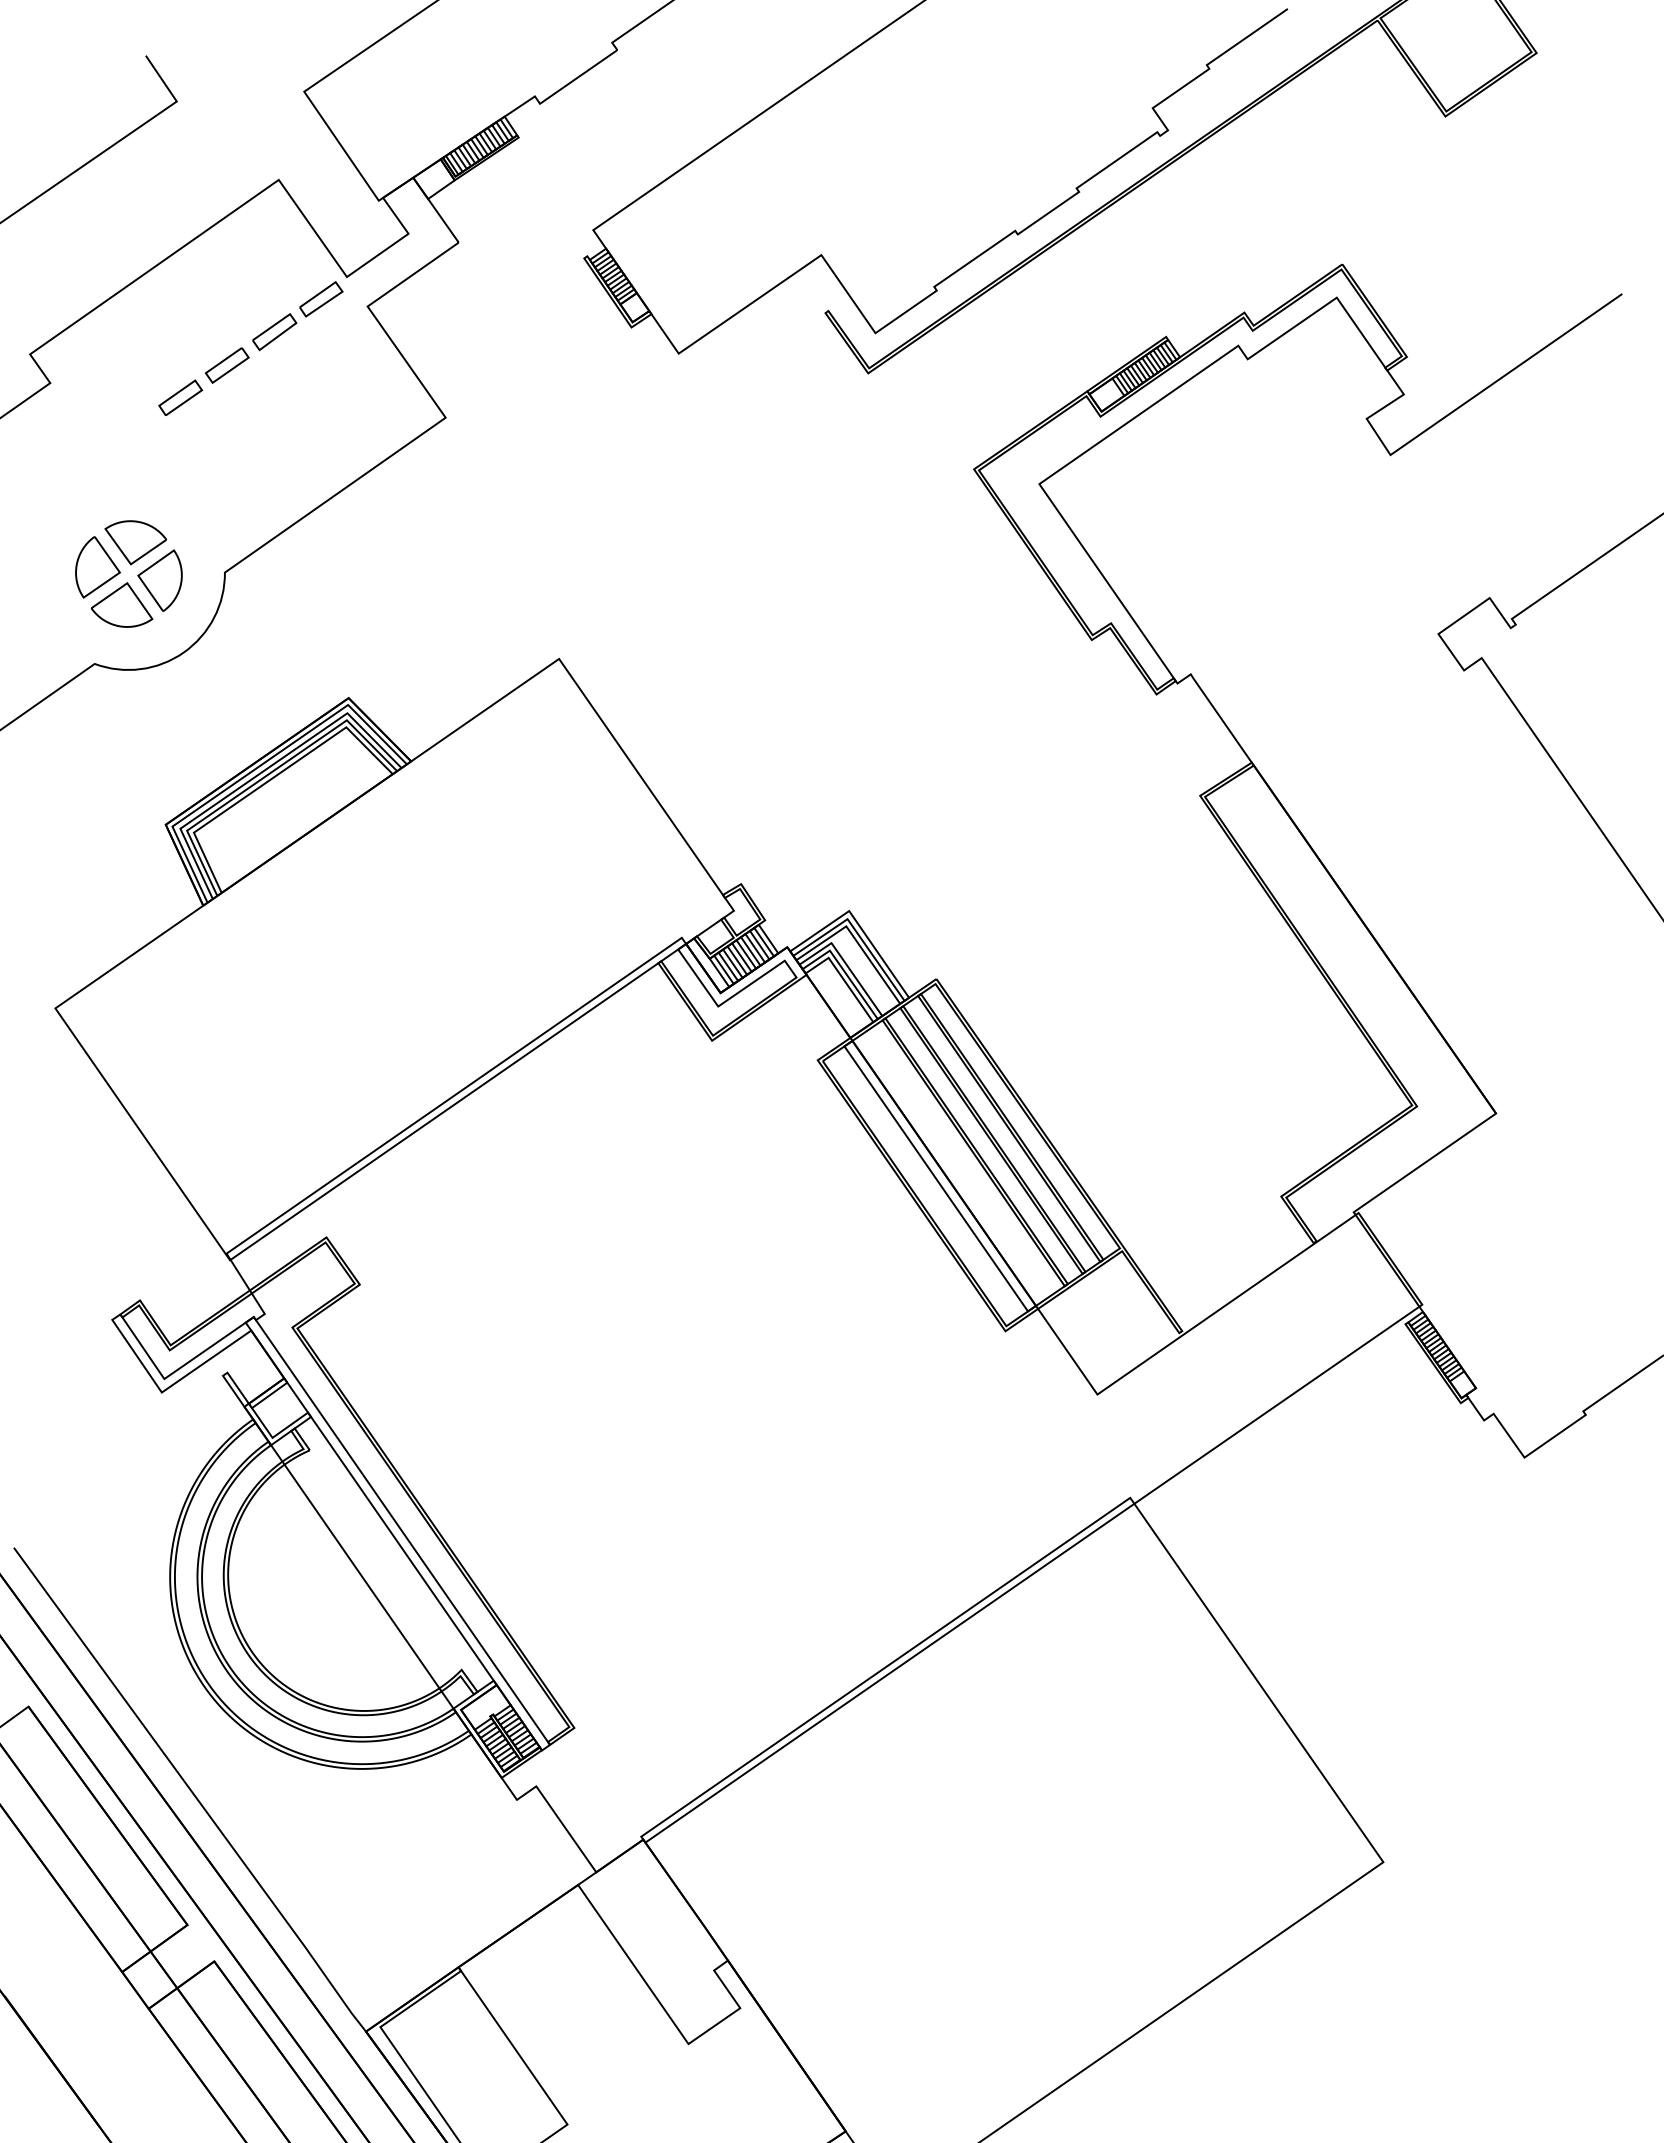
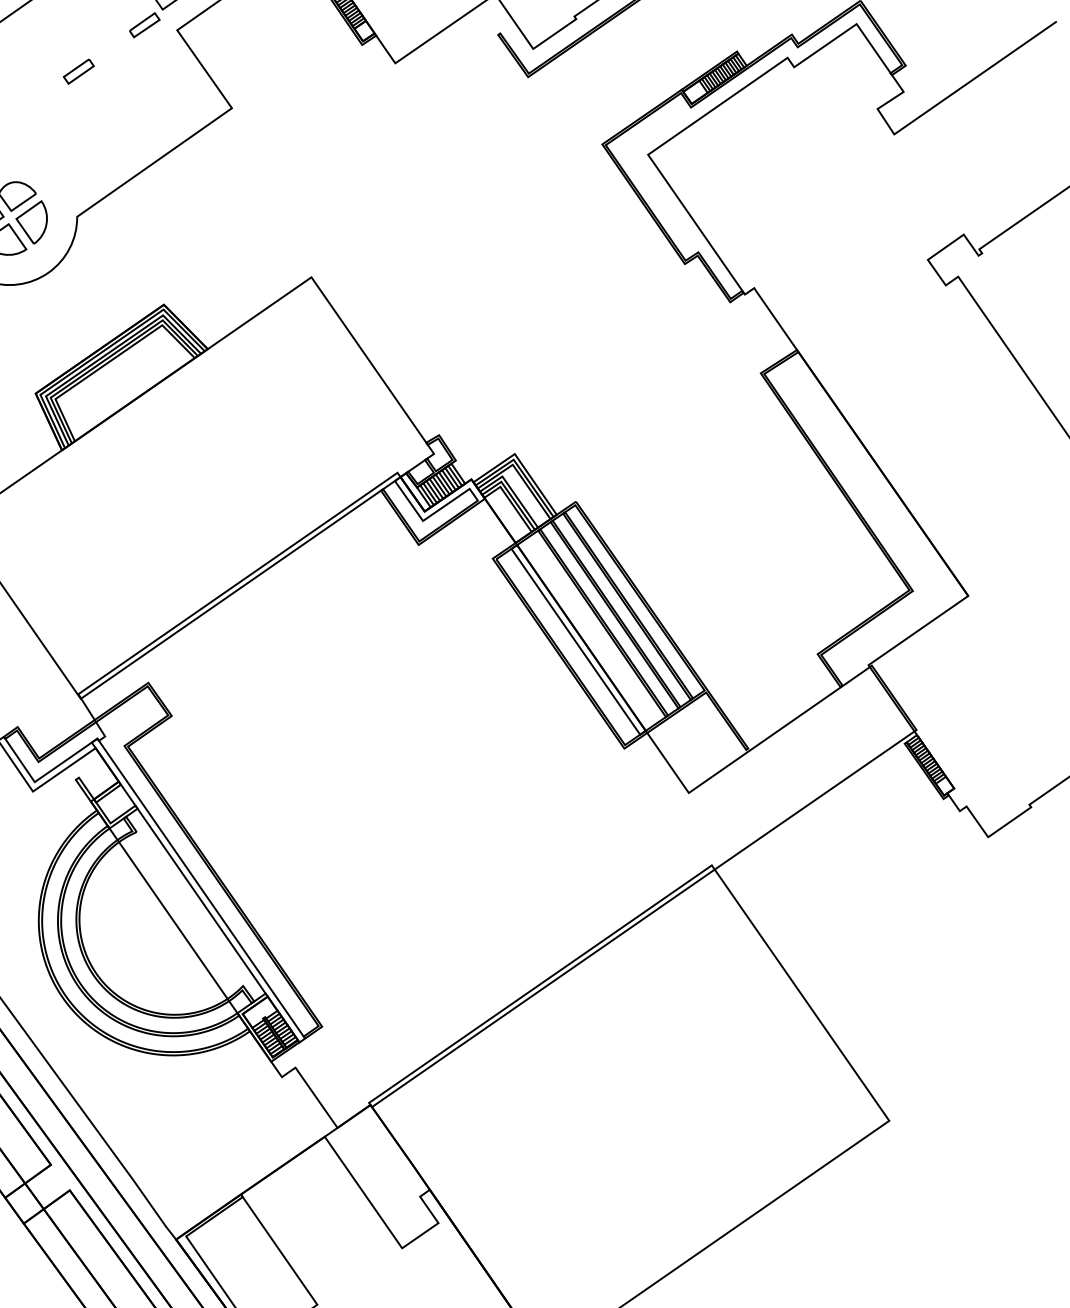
part: (274, 332) -> (111, 48), removed
part: (180, 397) -> (46, 94), removed

